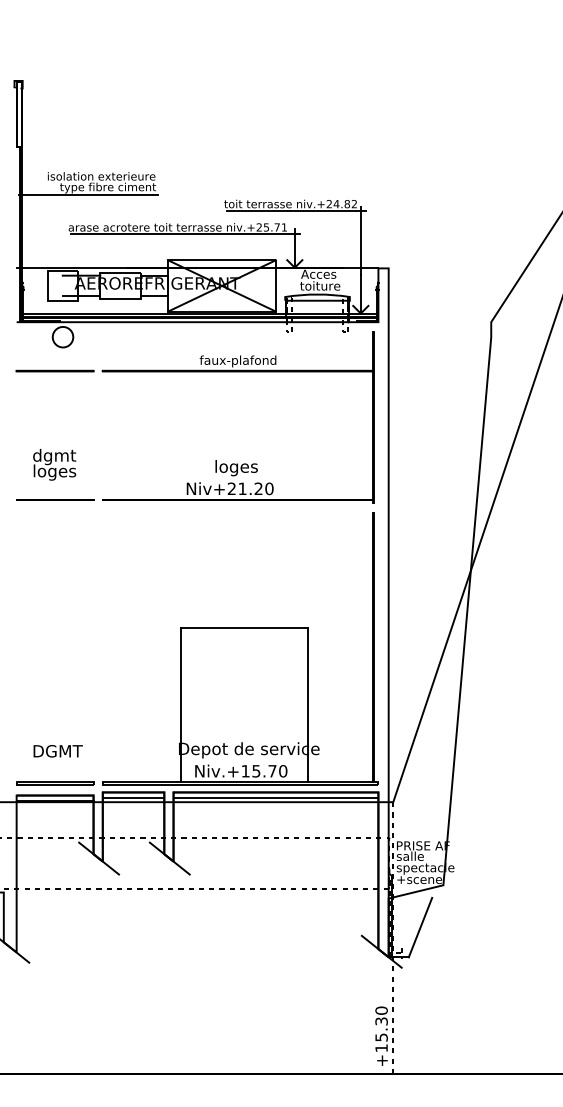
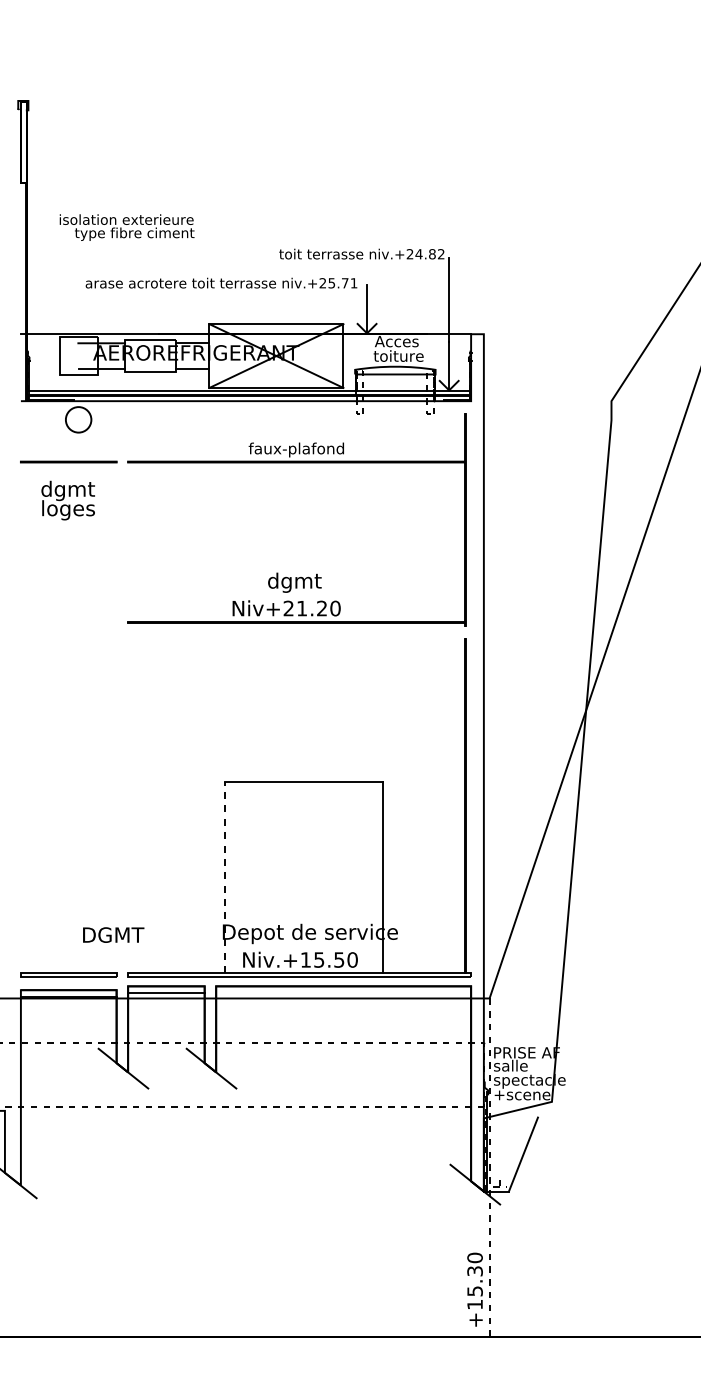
line: (87, 194) -> (109, 242), removed
line: (295, 210) -> (368, 262), removed
line: (185, 234) -> (230, 291), removed
text: (54, 464) -> (67, 500), moved
text: (236, 467) -> (294, 582), loges -> dgmt
line: (54, 500) -> (68, 622), removed
line: (181, 704) -> (225, 877), solid -> dashed
text: (58, 750) -> (113, 934), moved
text: (272, 770) -> (339, 959), Niv.+15.70 -> Niv.+15.50
line: (275, 798) -> (343, 993), removed

